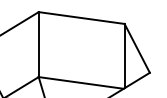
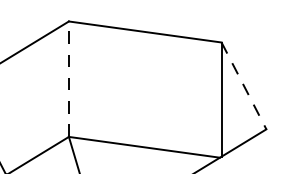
line: (38, 44) -> (68, 79), solid -> dashed
line: (137, 48) -> (244, 86), solid -> dashed

